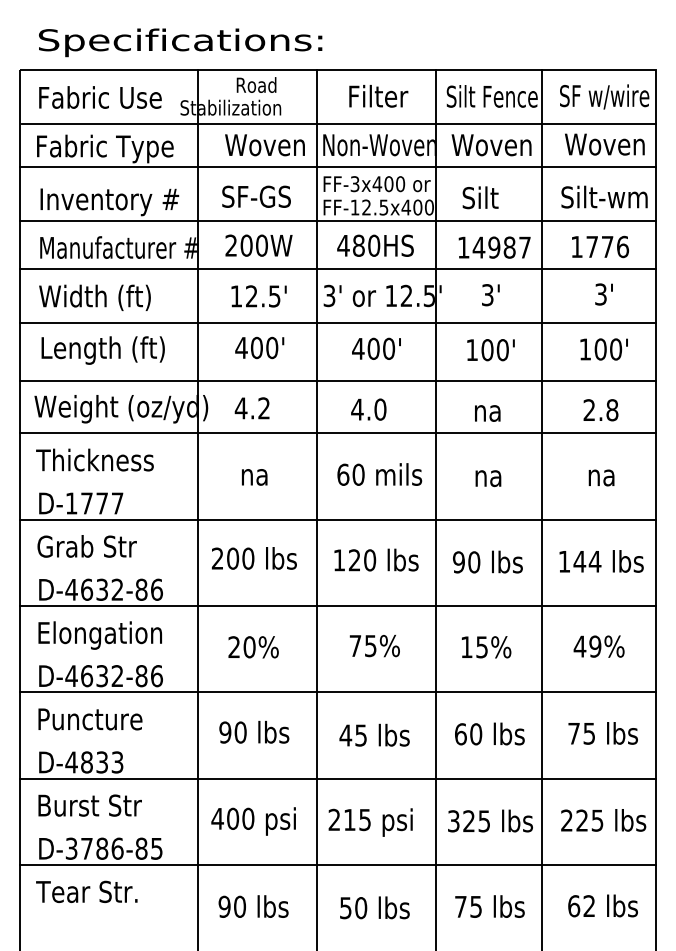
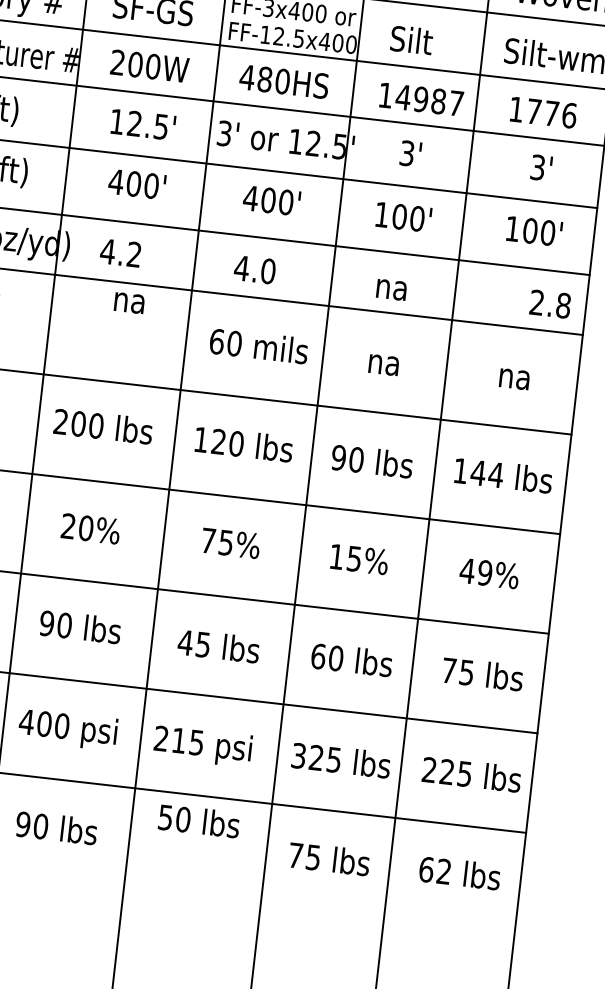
text: (600, 410) -> (549, 304), moved
text: (254, 477) -> (129, 303), moved
text: (374, 907) -> (198, 820), moved

